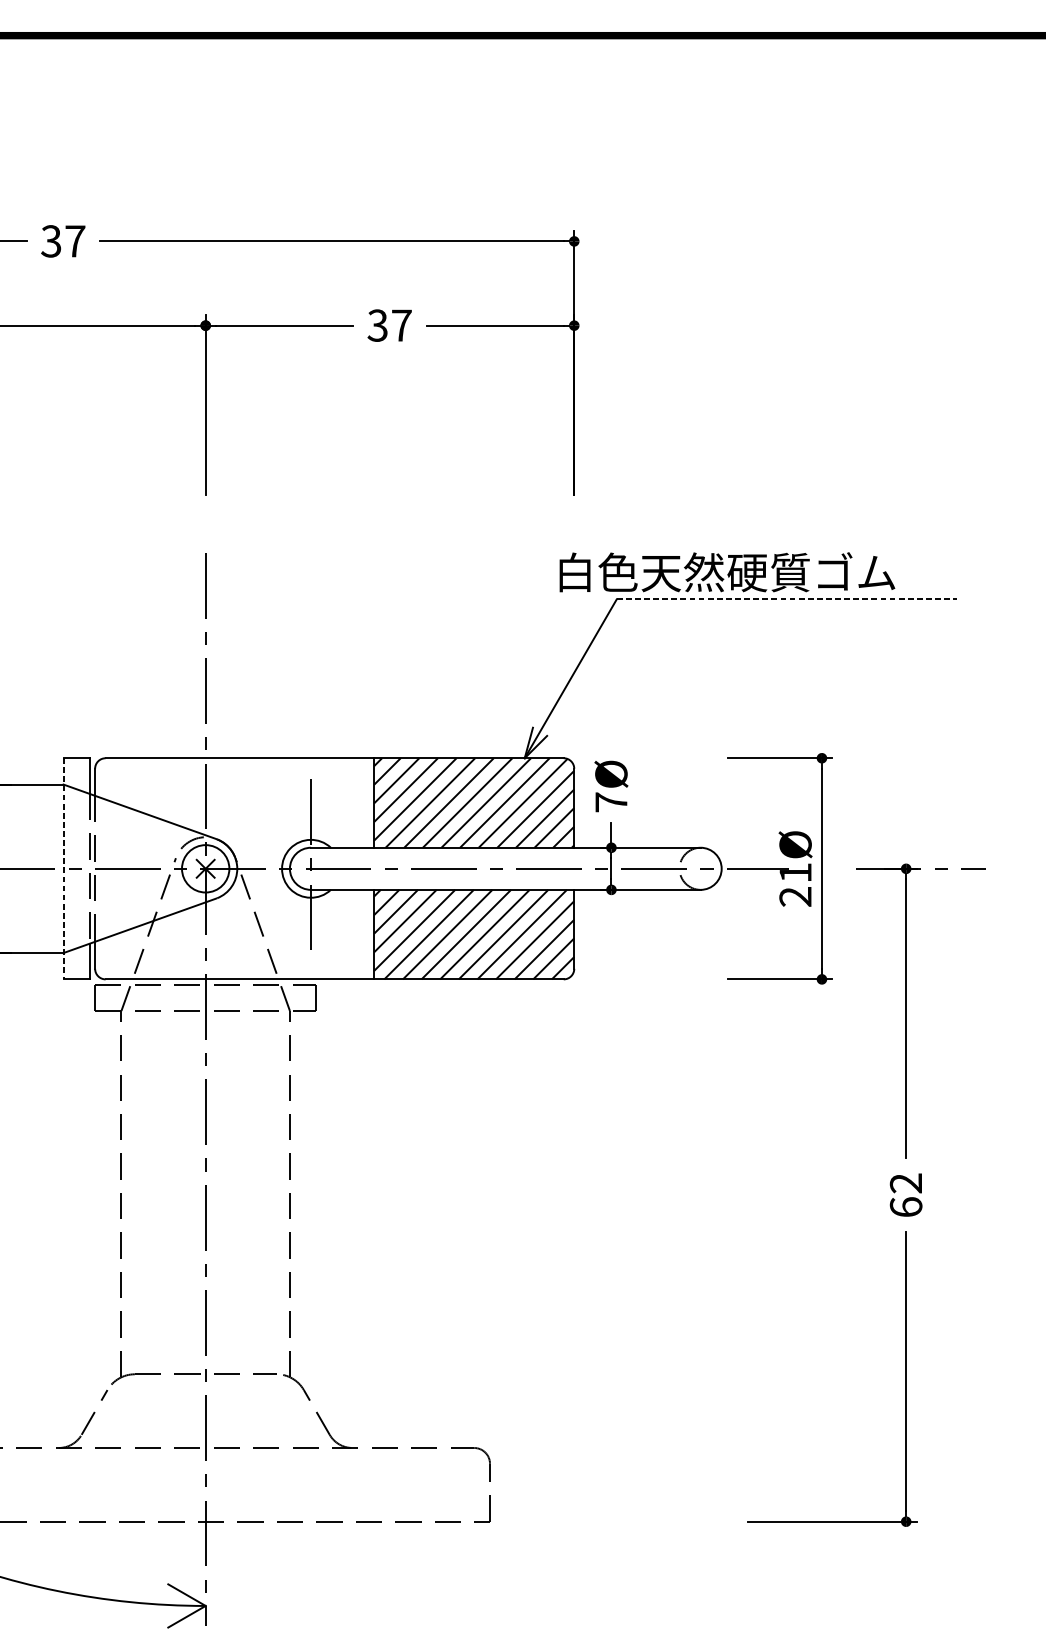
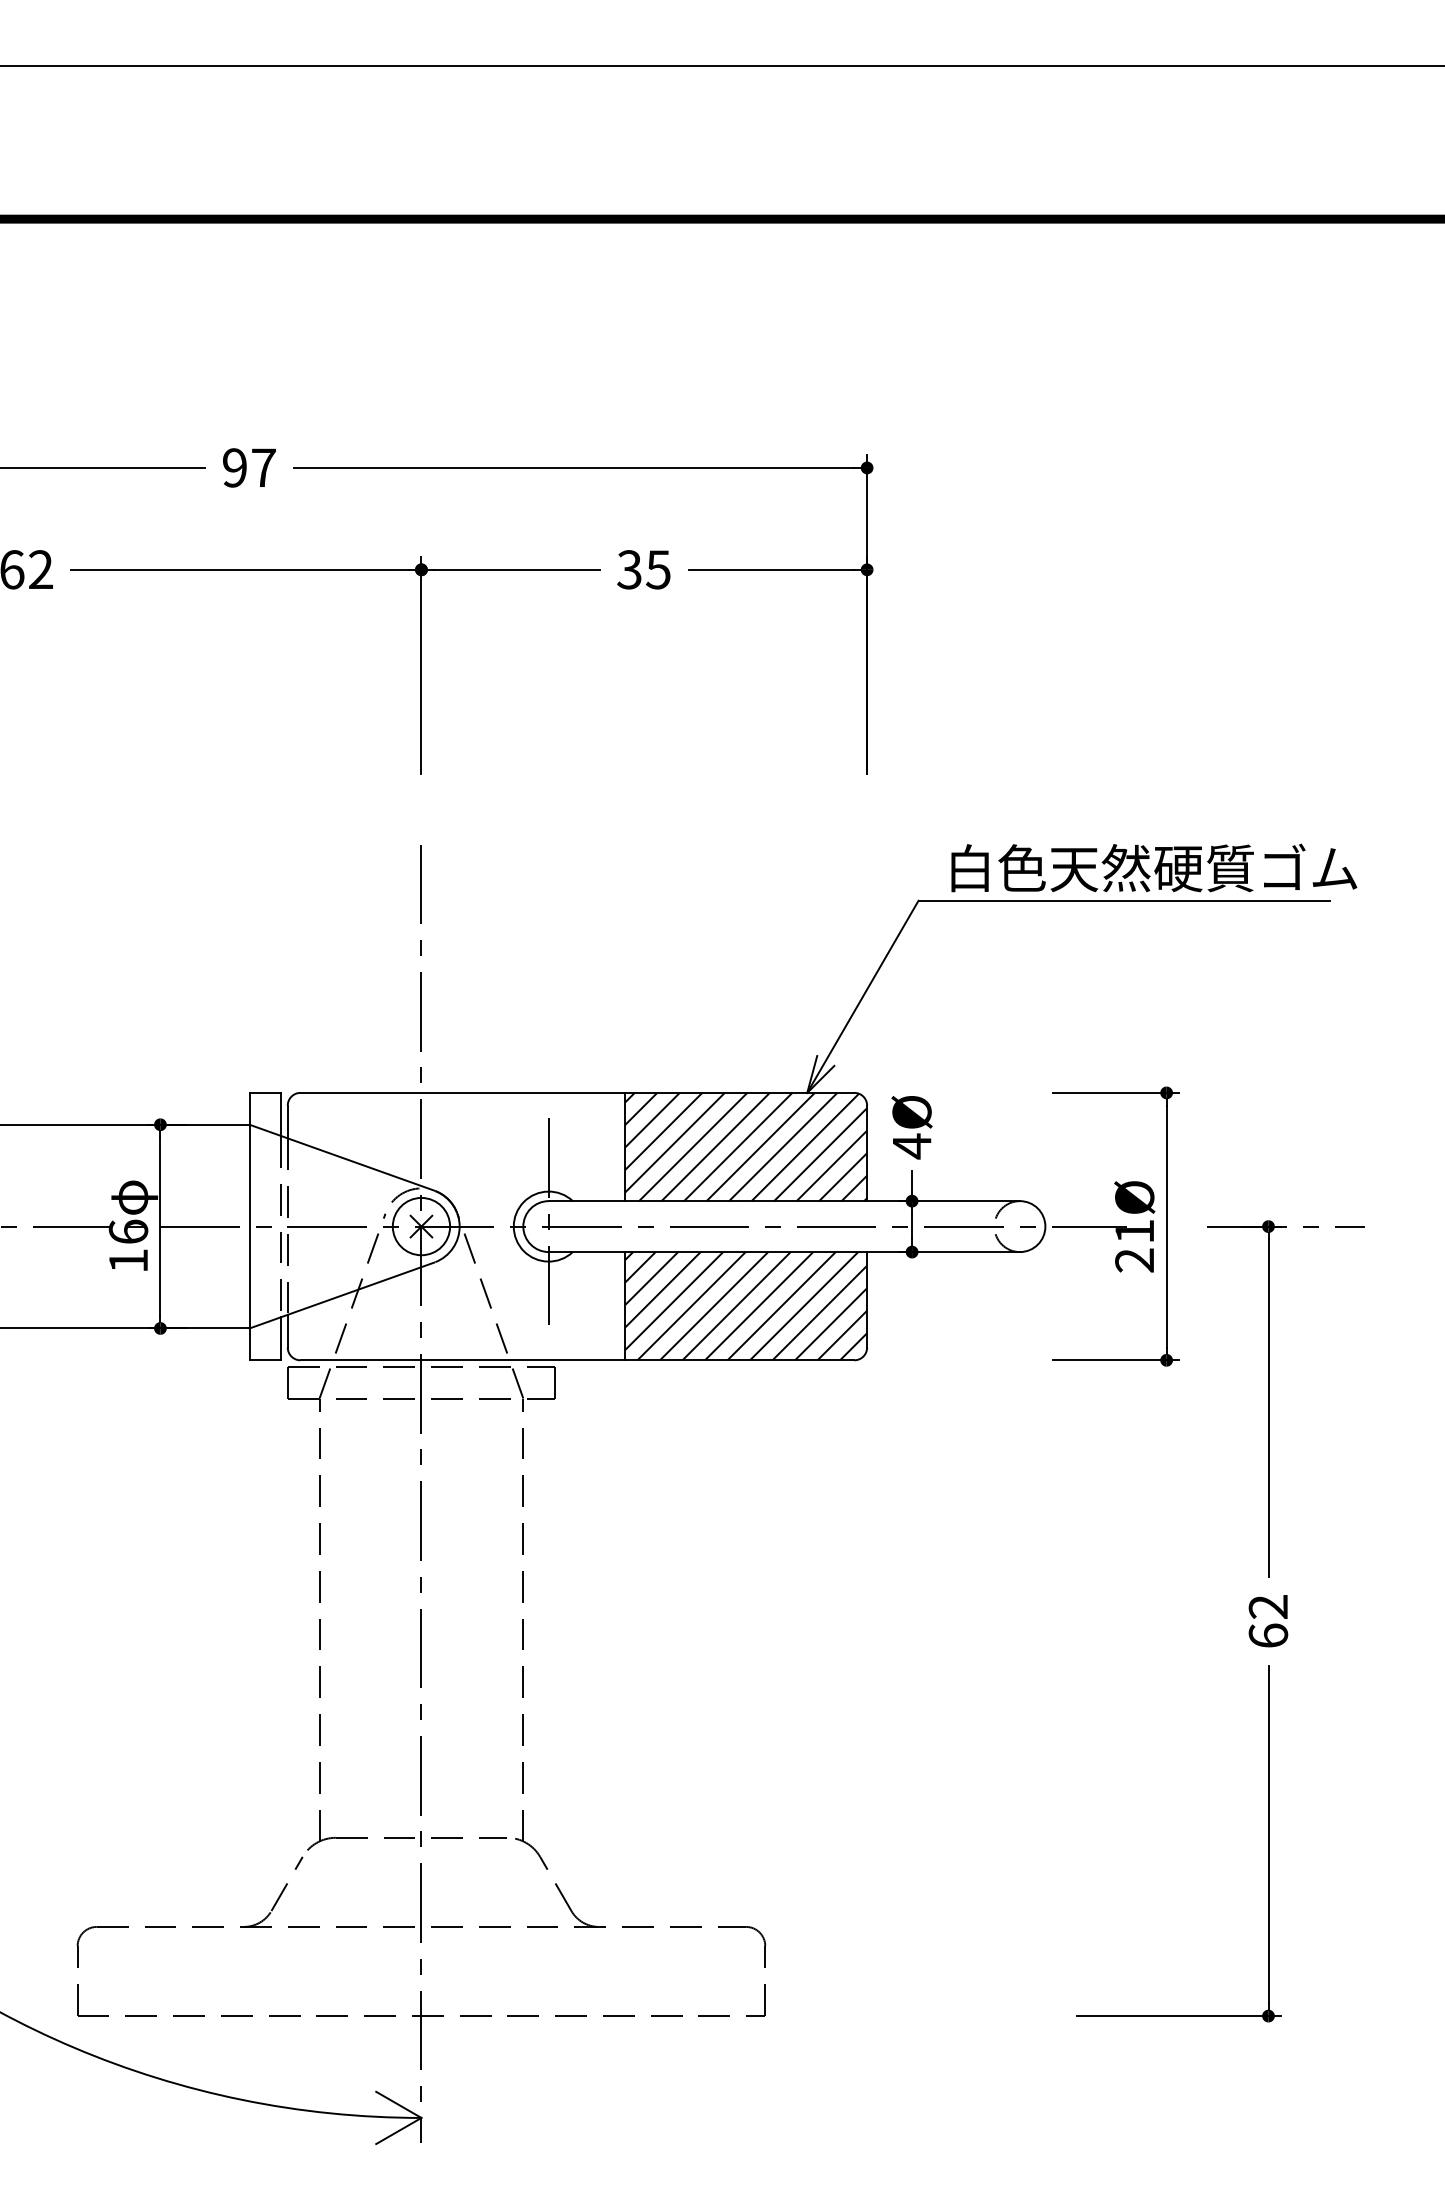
text: (51, 241) -> (234, 467), 37 -> 97
text: (401, 325) -> (658, 569), 37 -> 35
text: (727, 571) -> (1154, 867), moved
line: (787, 599) -> (1124, 900), dashed -> solid
text: (611, 802) -> (912, 1146), 7Ø -> 4Ø
line: (63, 868) -> (249, 1226), dashed -> solid

